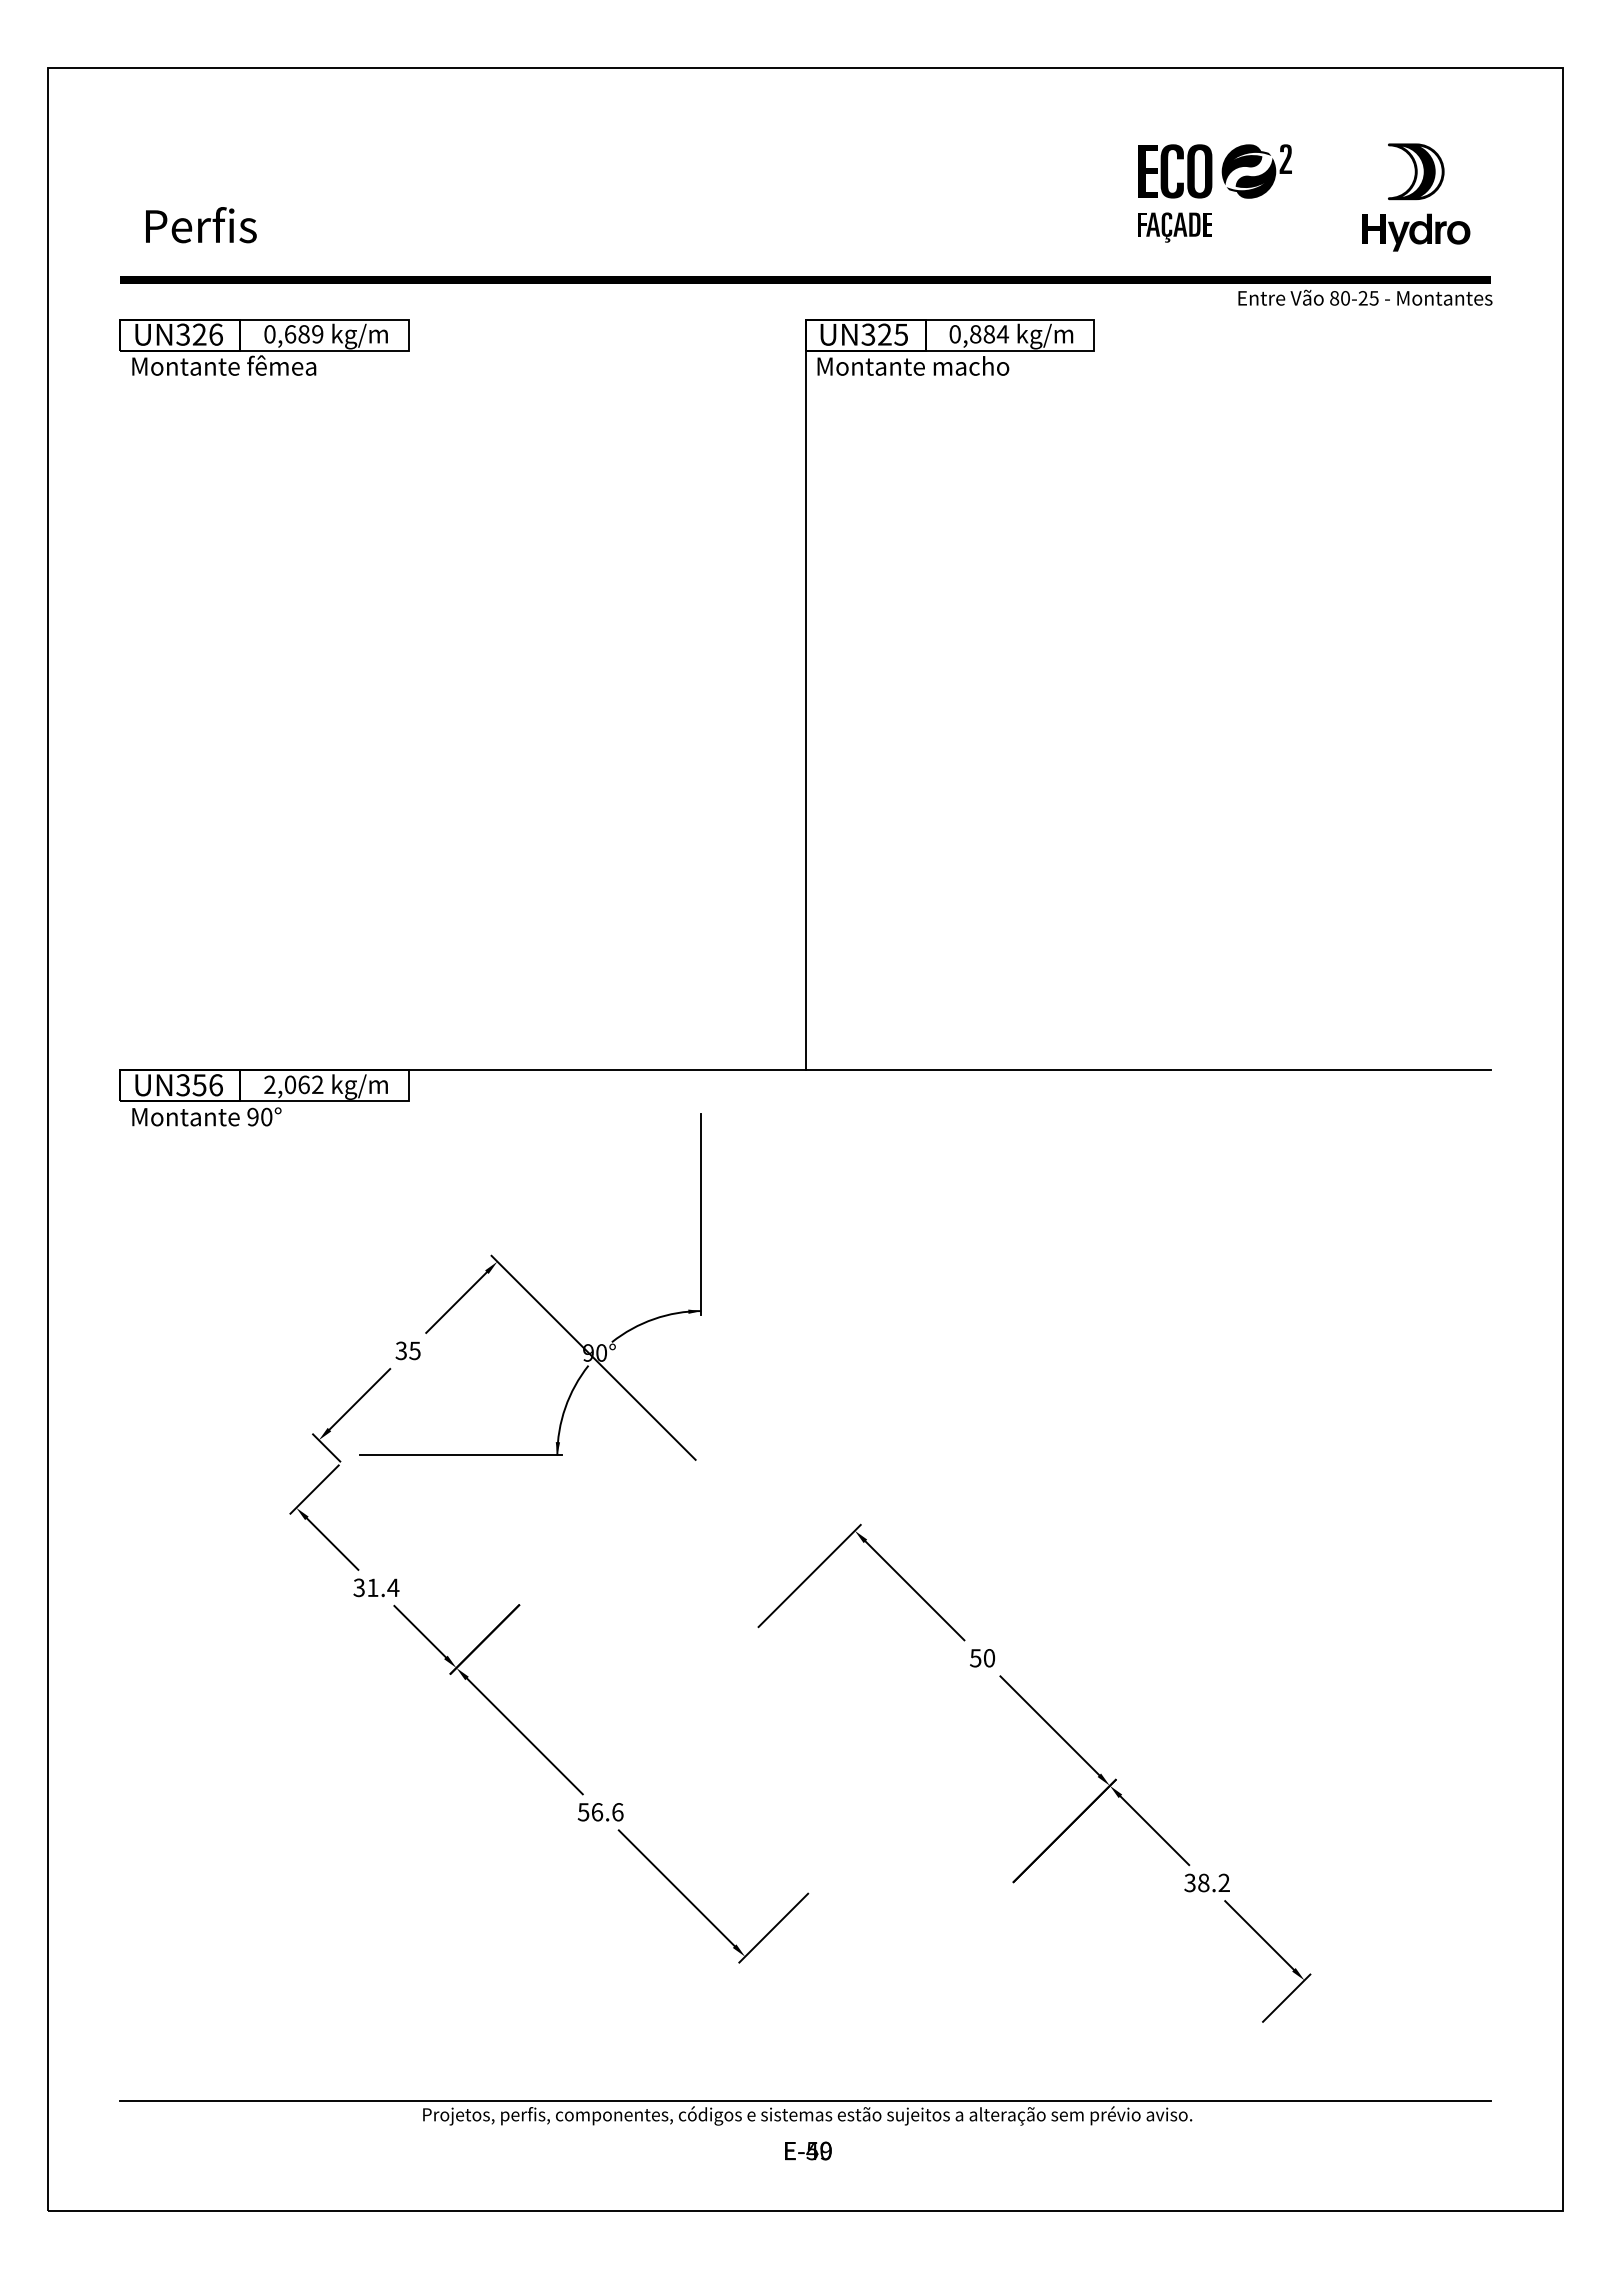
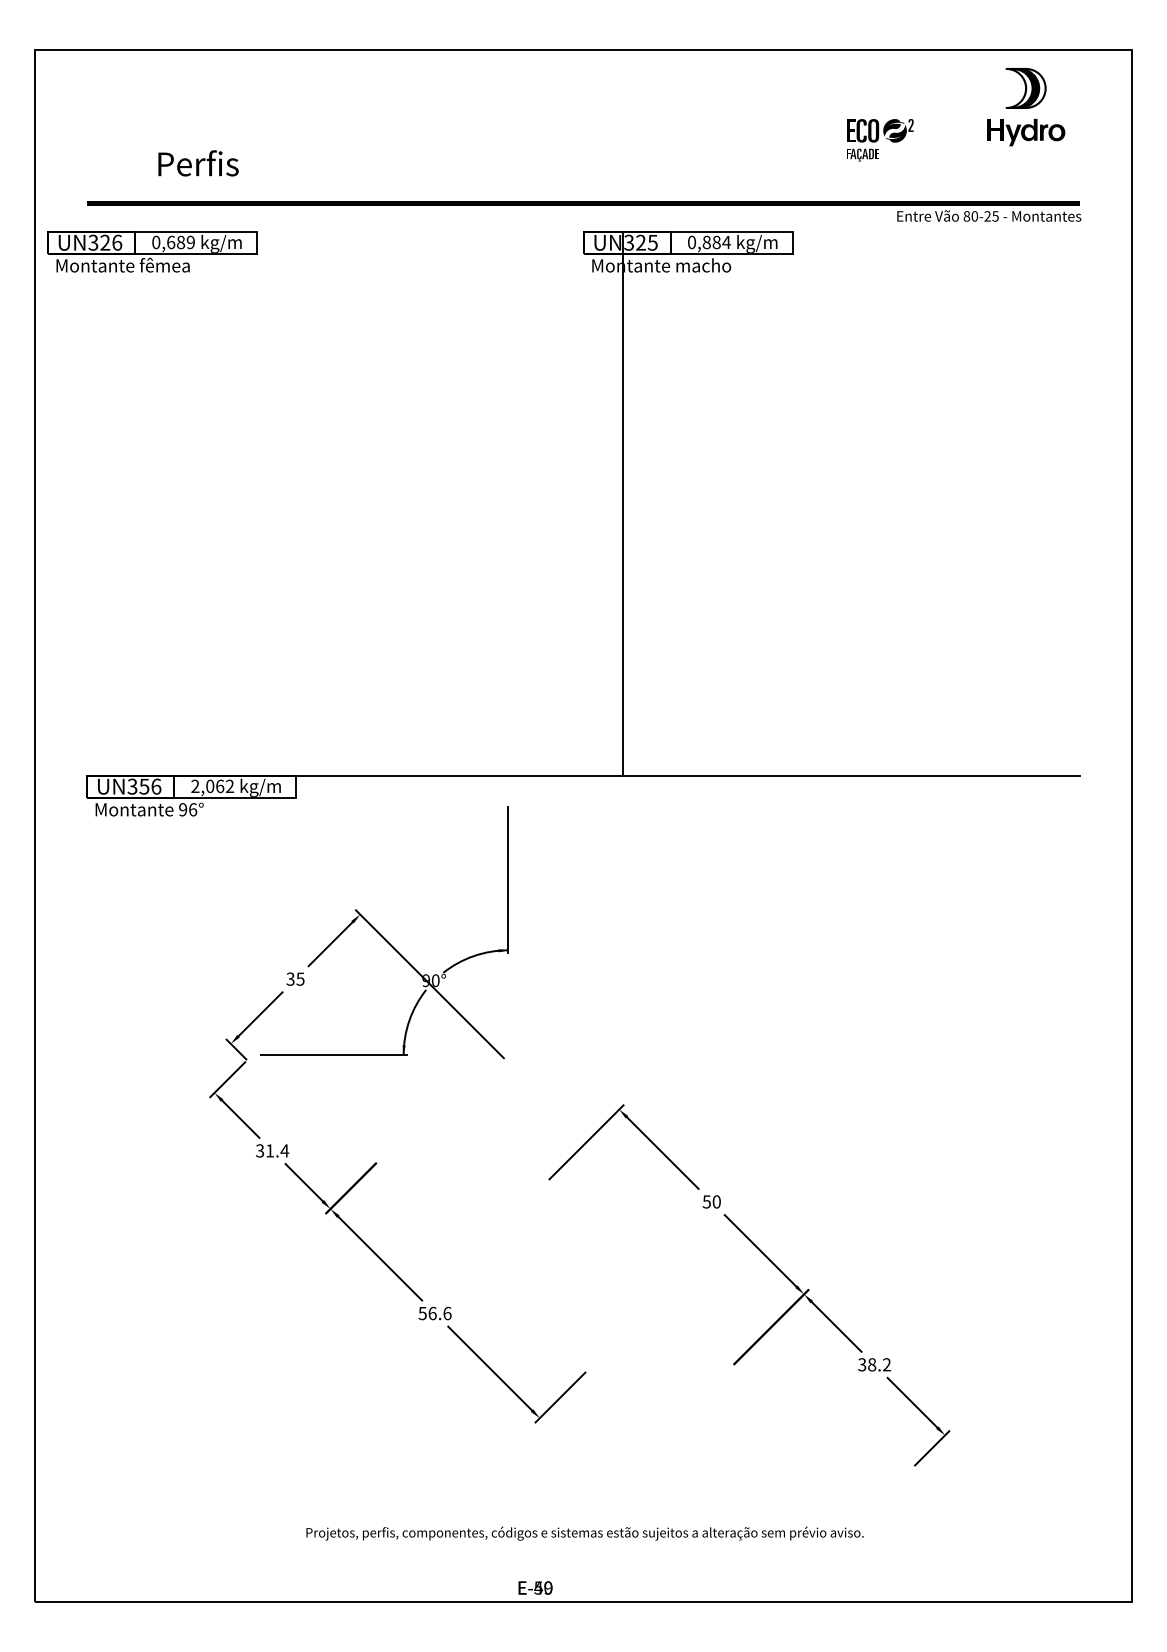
part: (1214, 193) -> (879, 140), size x0.6
part: (1416, 197) -> (1026, 107), moved
text: (201, 225) -> (198, 163), moved
part: (264, 347) -> (152, 252), moved
line: (805, 694) -> (622, 503), moved
text: (266, 1116) -> (192, 809), 90° -> 96°
line: (805, 2100) -> (583, 1522), removed
text: (808, 2150) -> (535, 1587), moved

